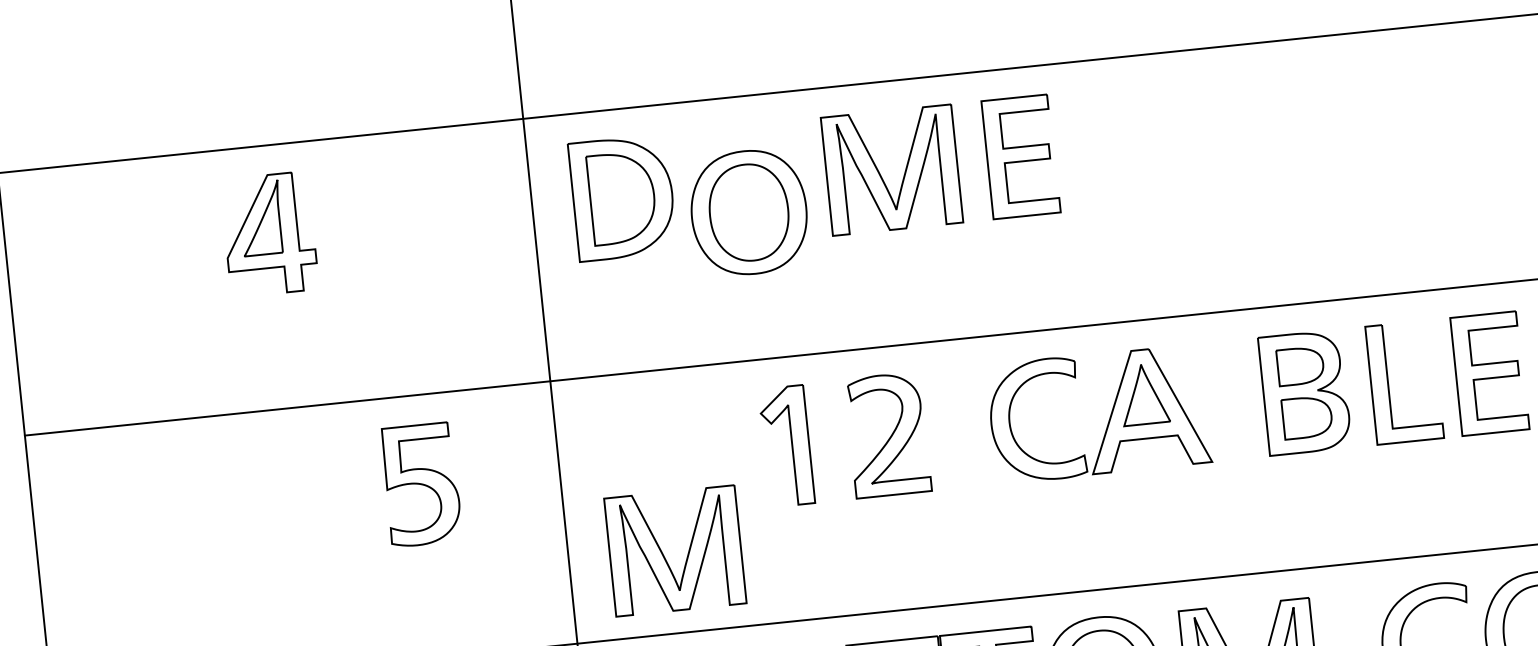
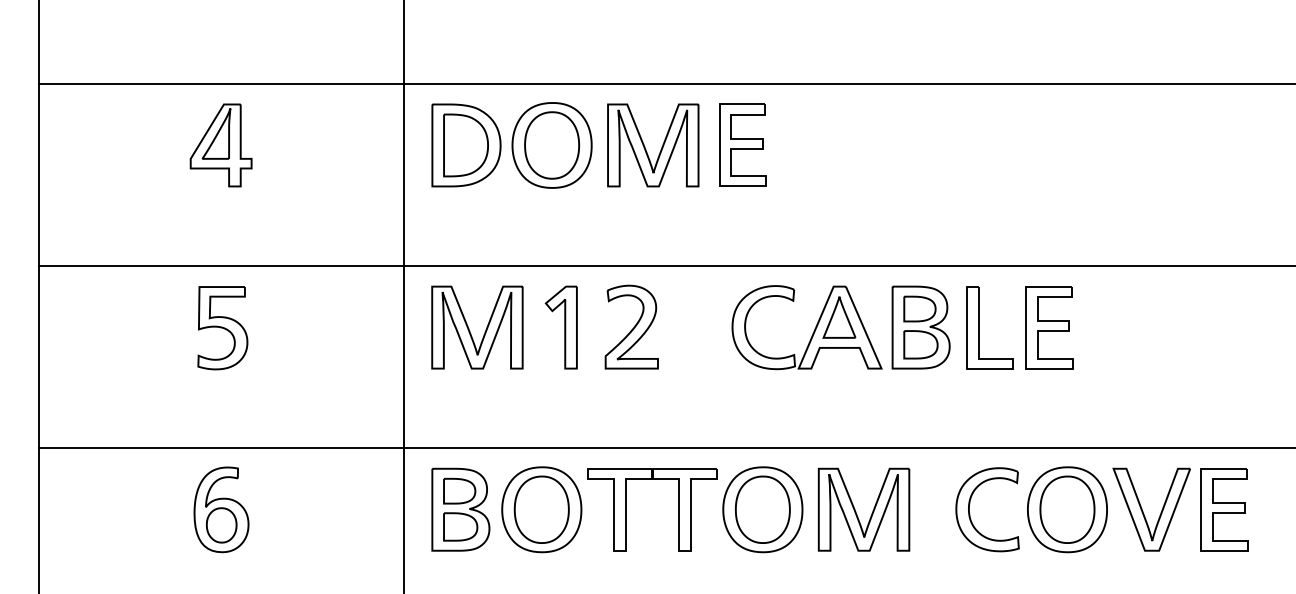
part: (748, 212) -> (551, 145), moved
part: (1109, 414) -> (814, 328), moved
part: (421, 485) -> (222, 328), moved
part: (664, 553) -> (469, 328), moved

